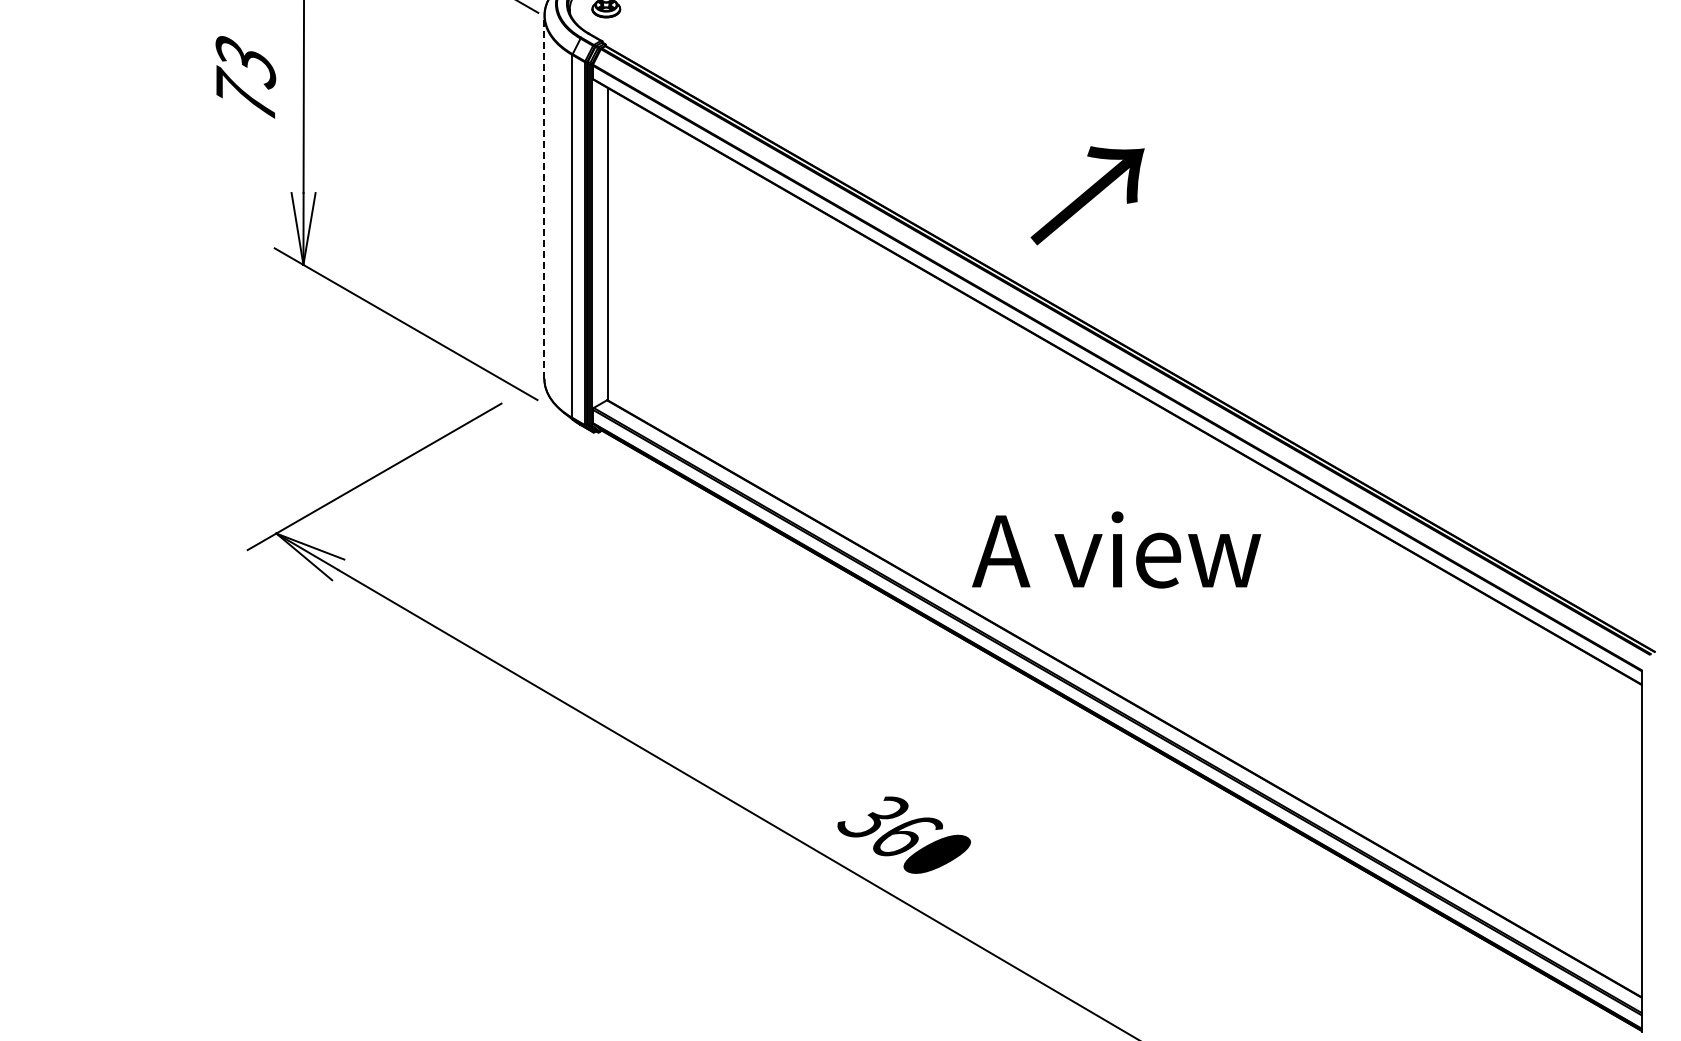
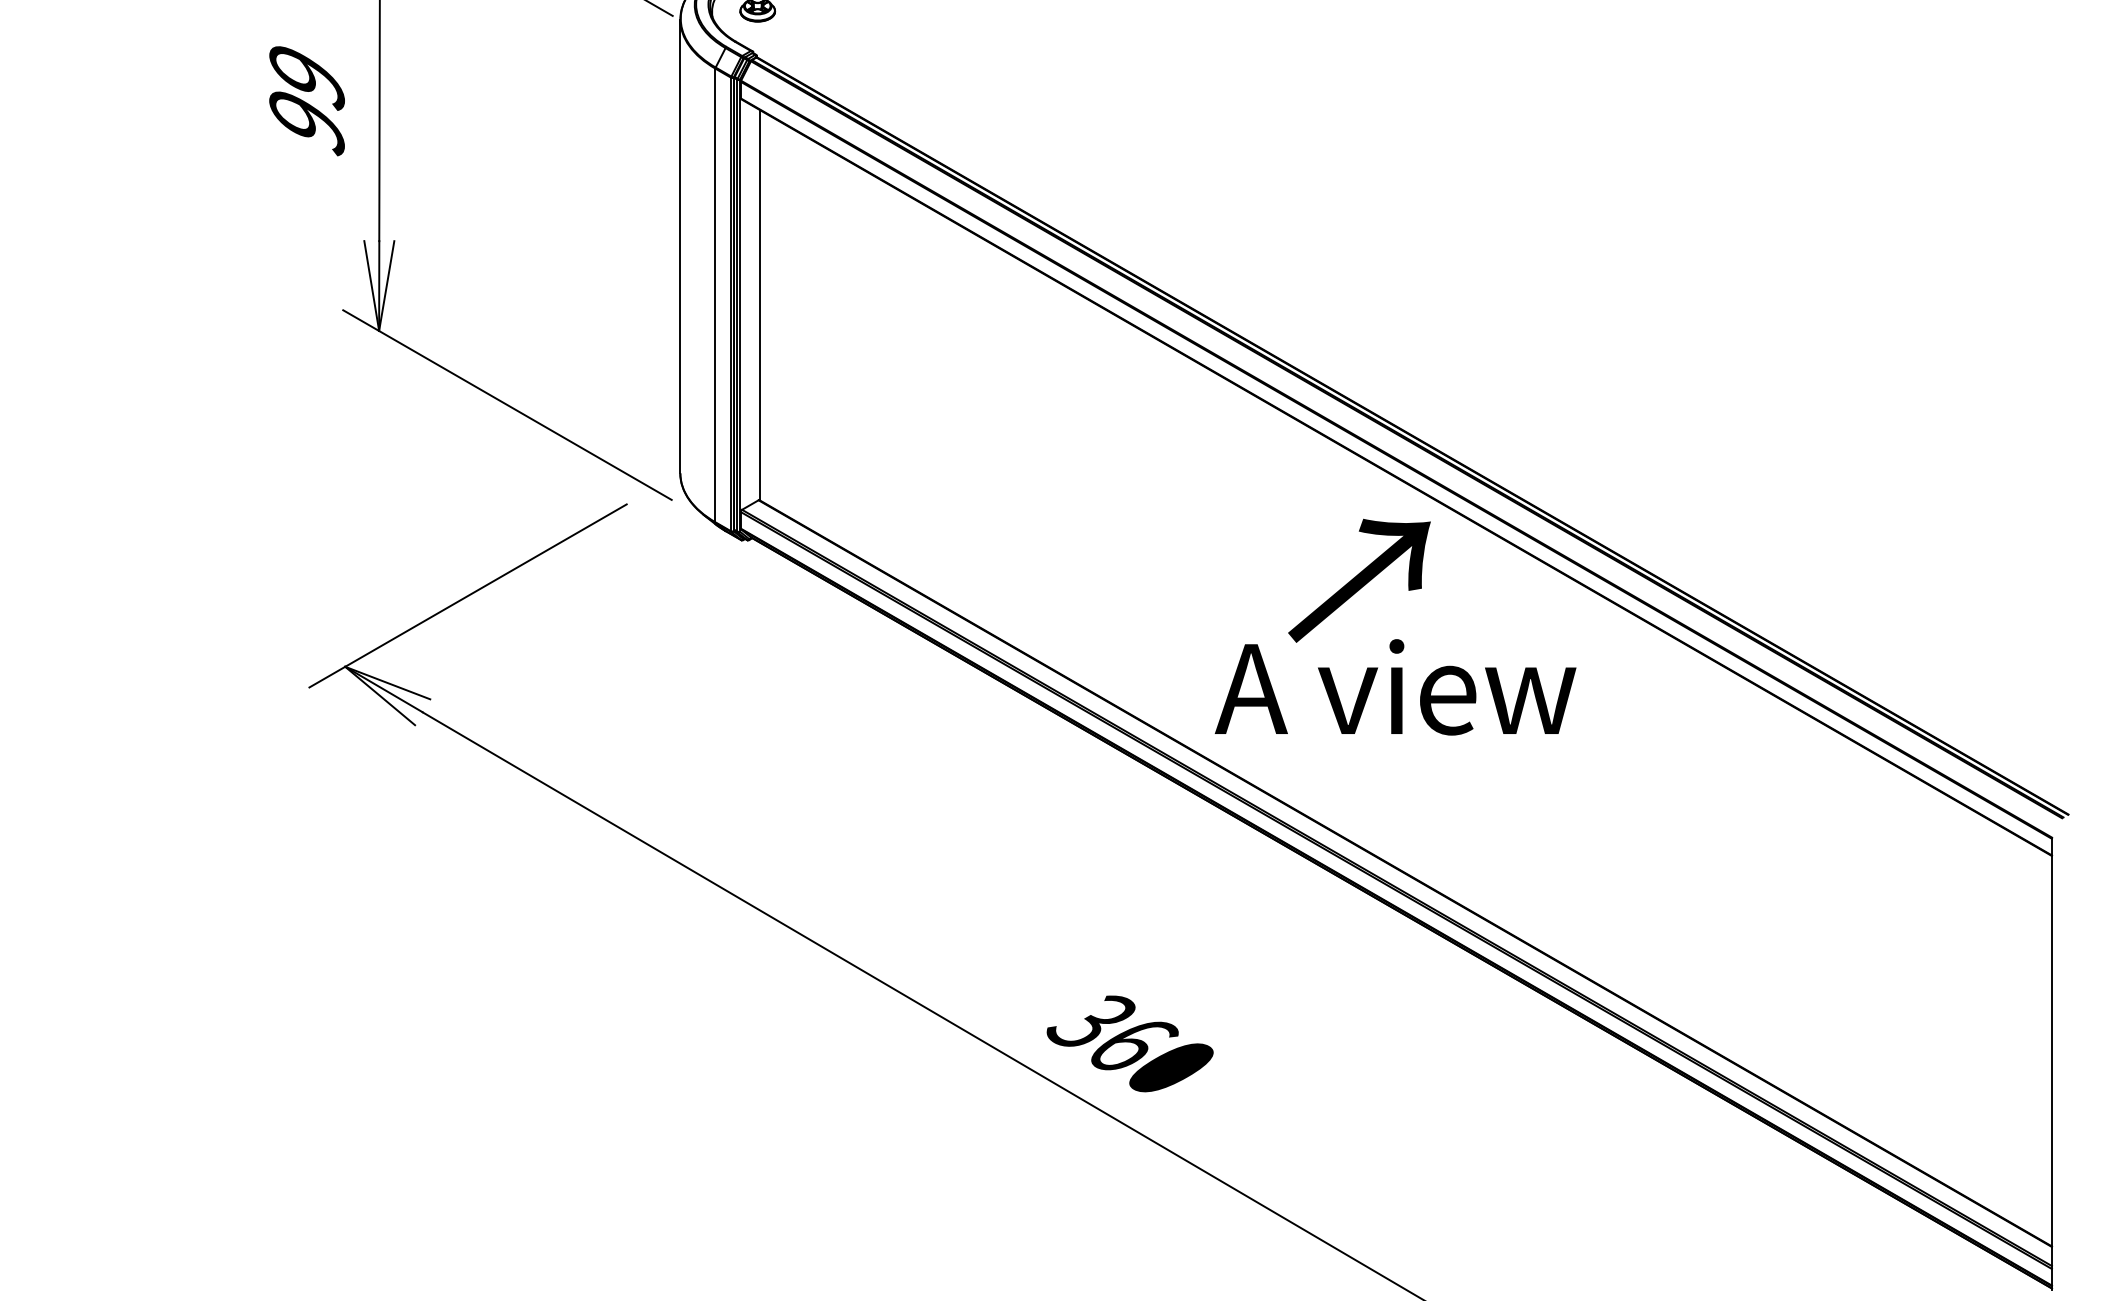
text: (245, 80) -> (306, 100), 73 -> 99
text: (1087, 195) -> (1359, 580), moved
line: (544, 196) -> (680, 245), dashed -> solid

